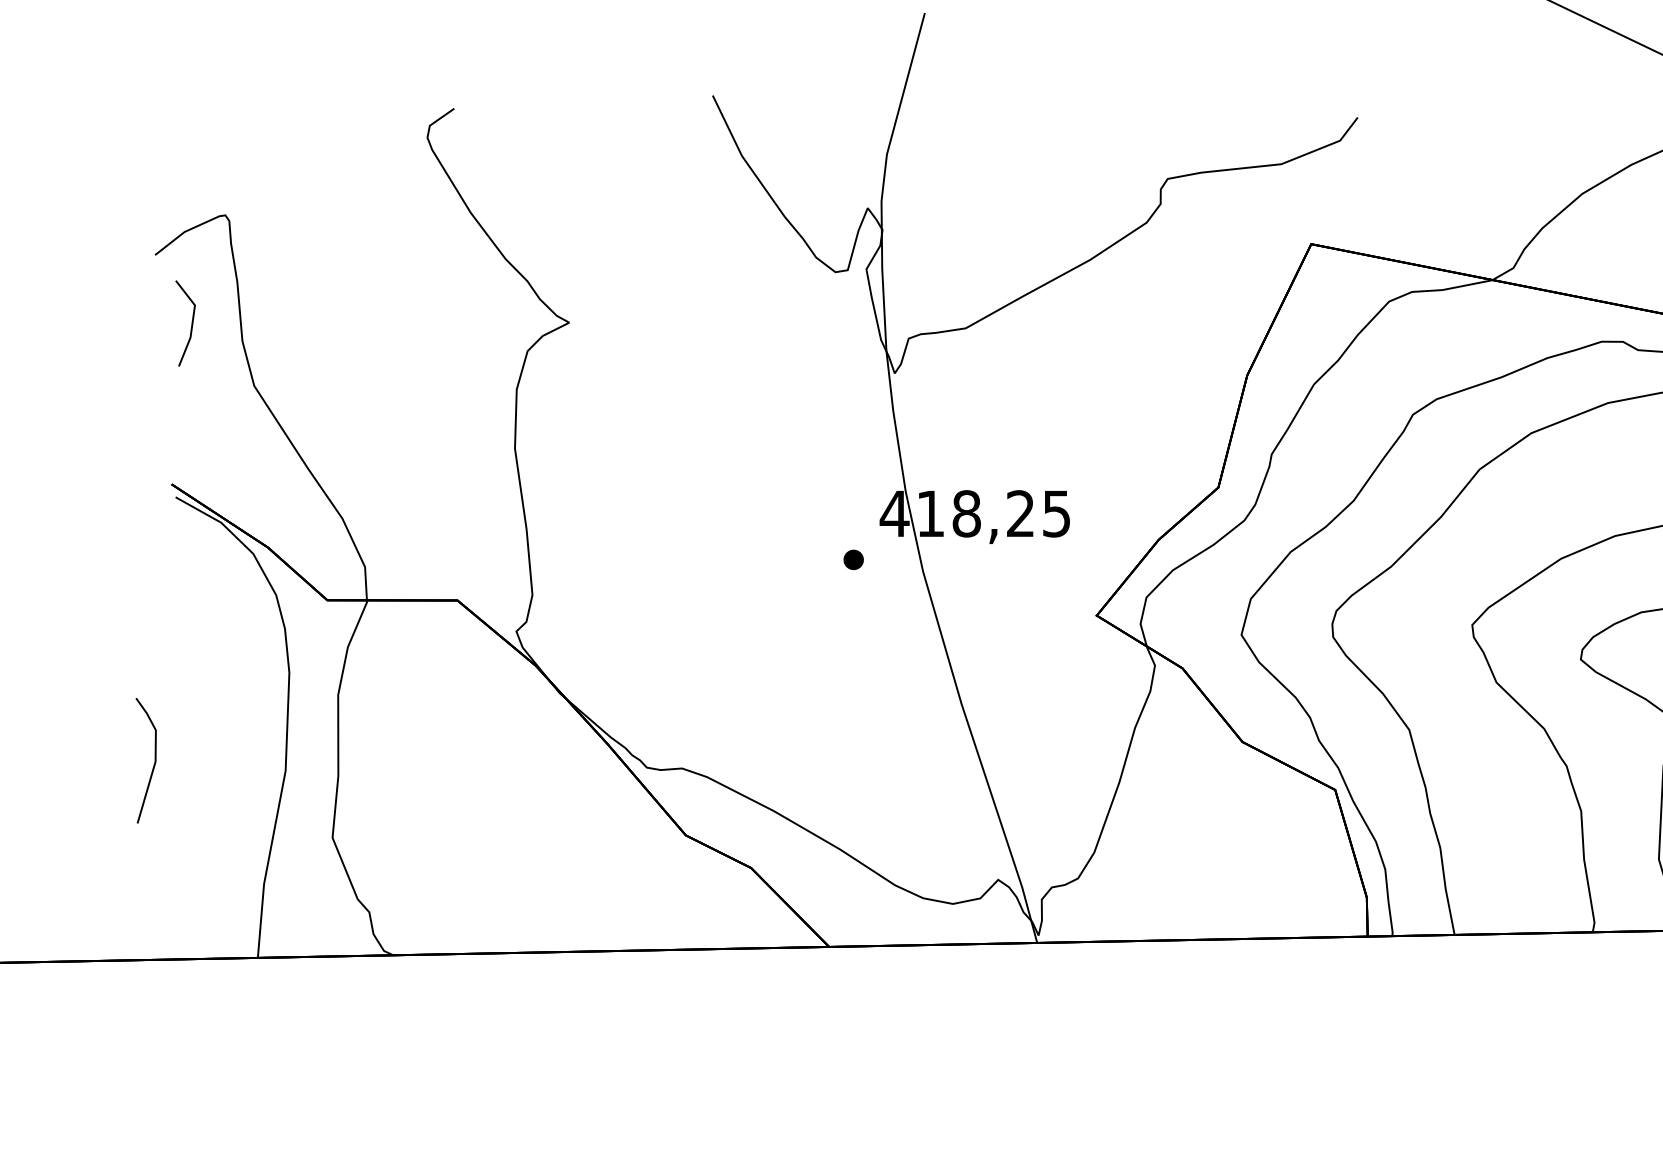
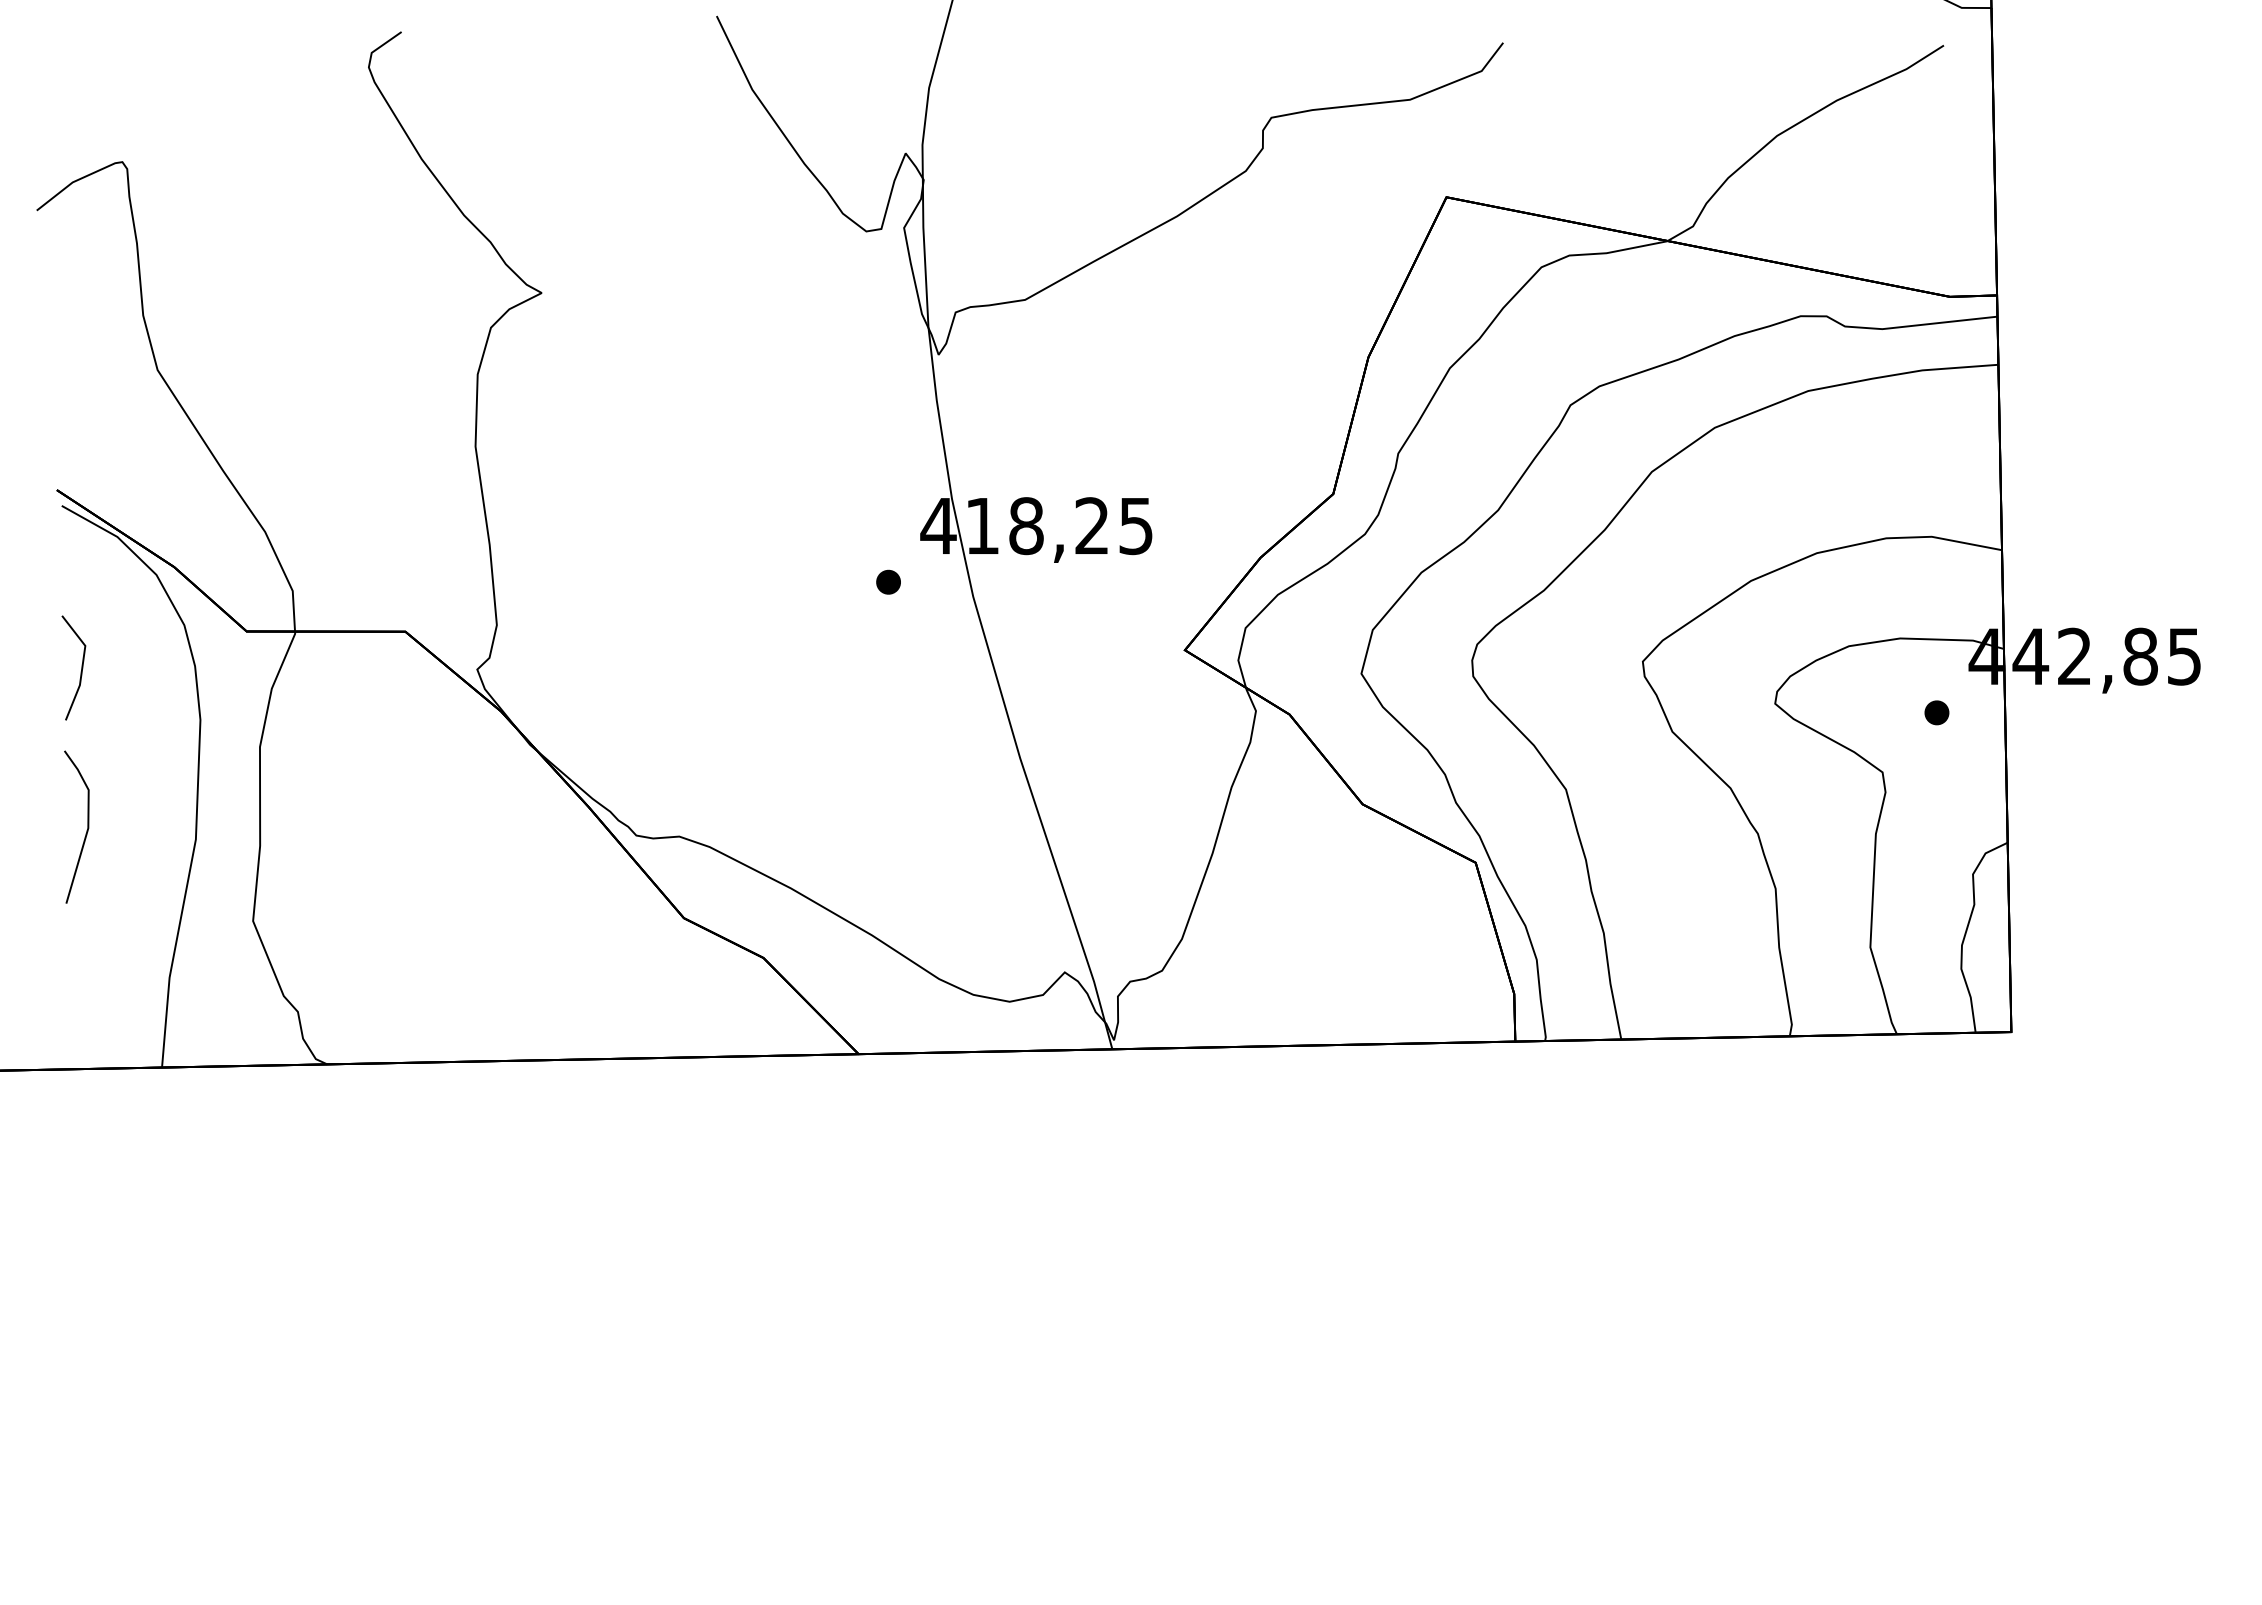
line: (191, 323) -> (81, 667), moved
line: (154, 763) -> (86, 830), moved

